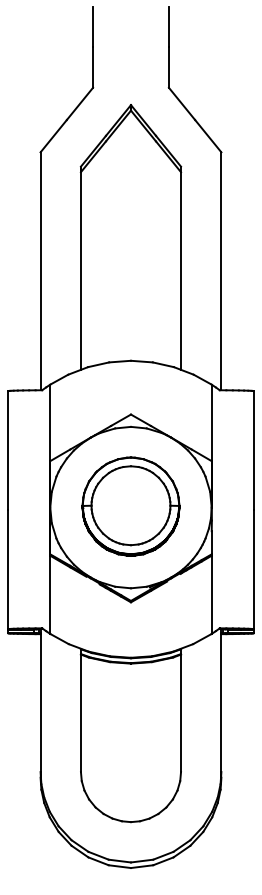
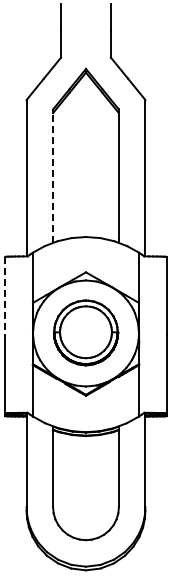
line: (81, 268) -> (53, 176), solid -> dashed
line: (8, 451) -> (5, 296), solid -> dashed

